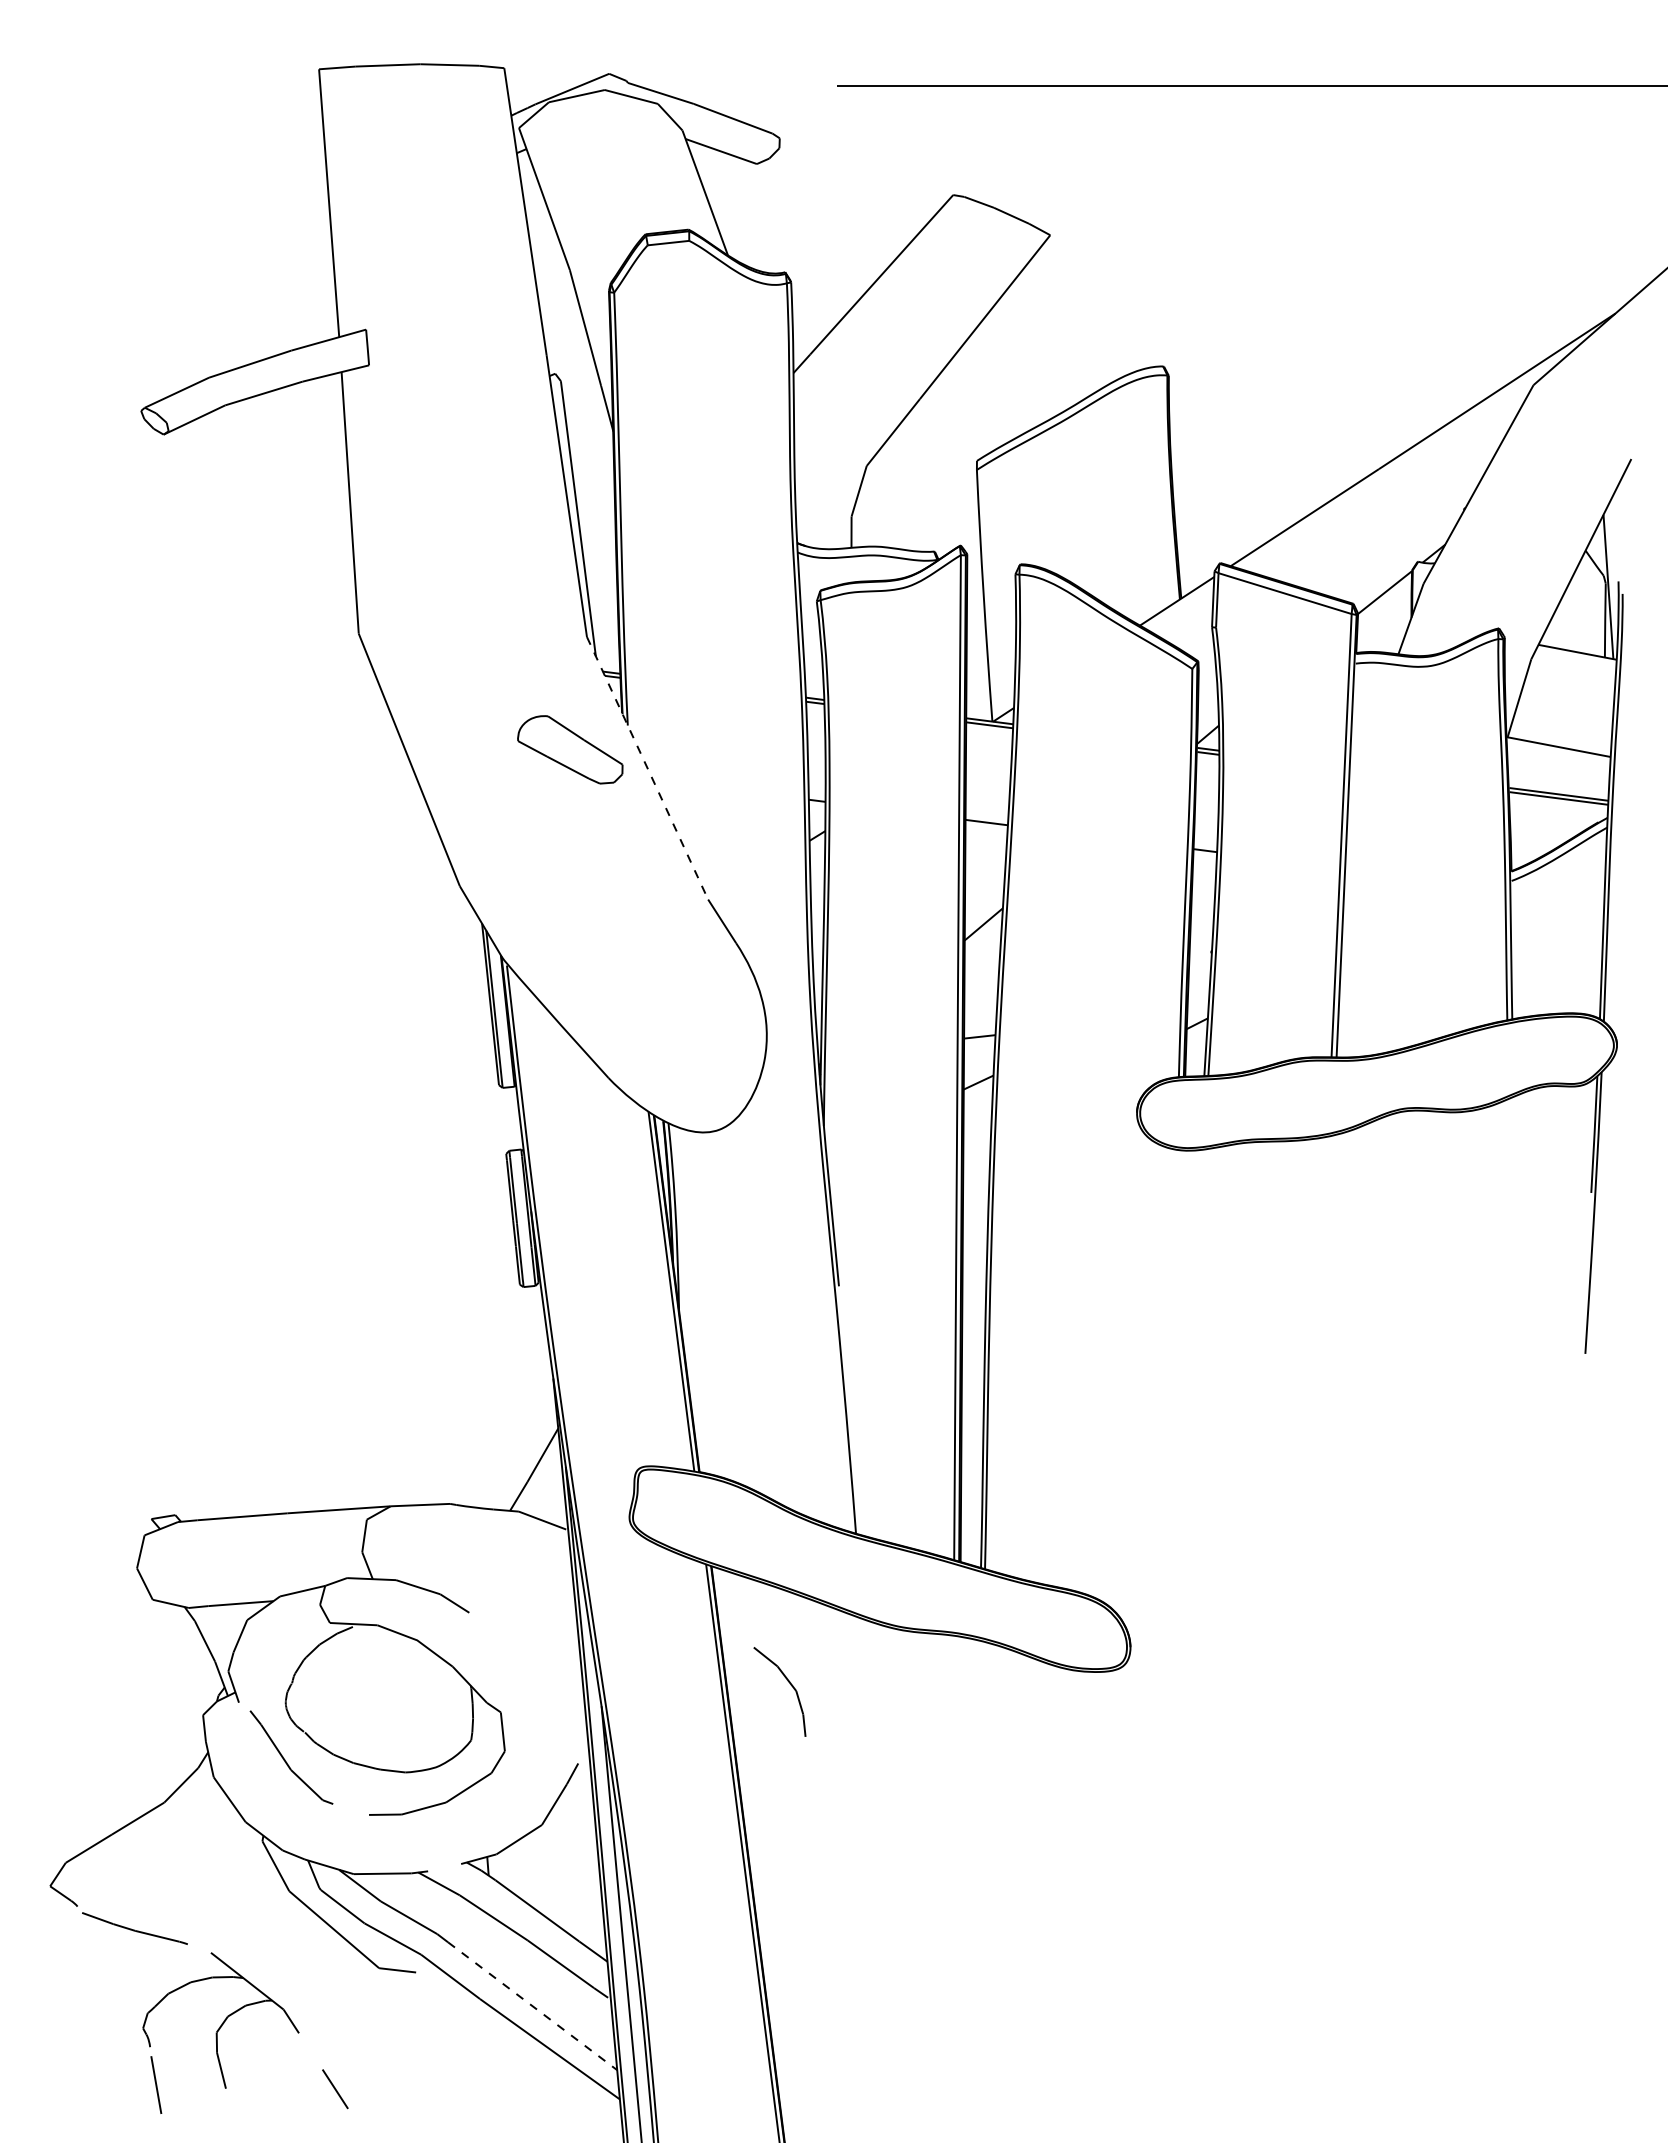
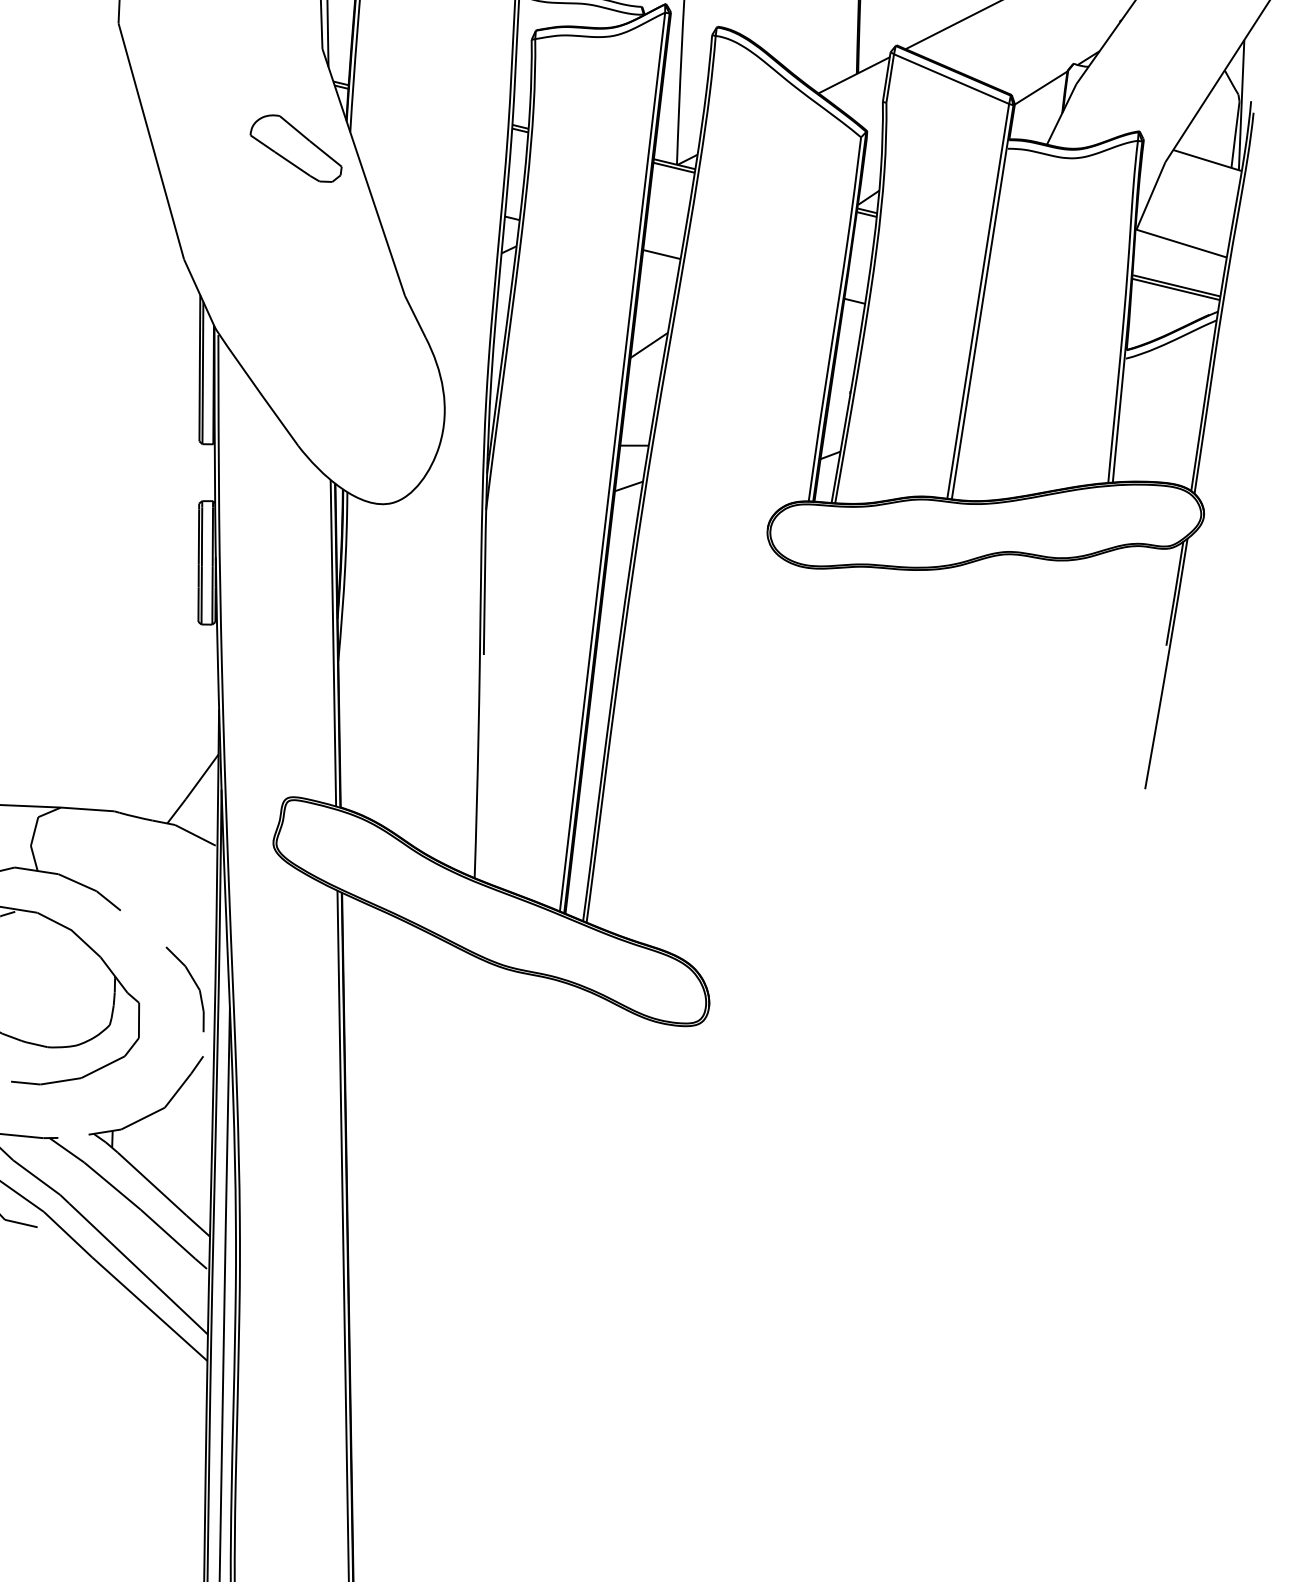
line: (647, 768) -> (363, 172), dashed -> solid
part: (790, 1685) -> (195, 984), moved
line: (532, 2006) -> (138, 1269), dashed -> solid

